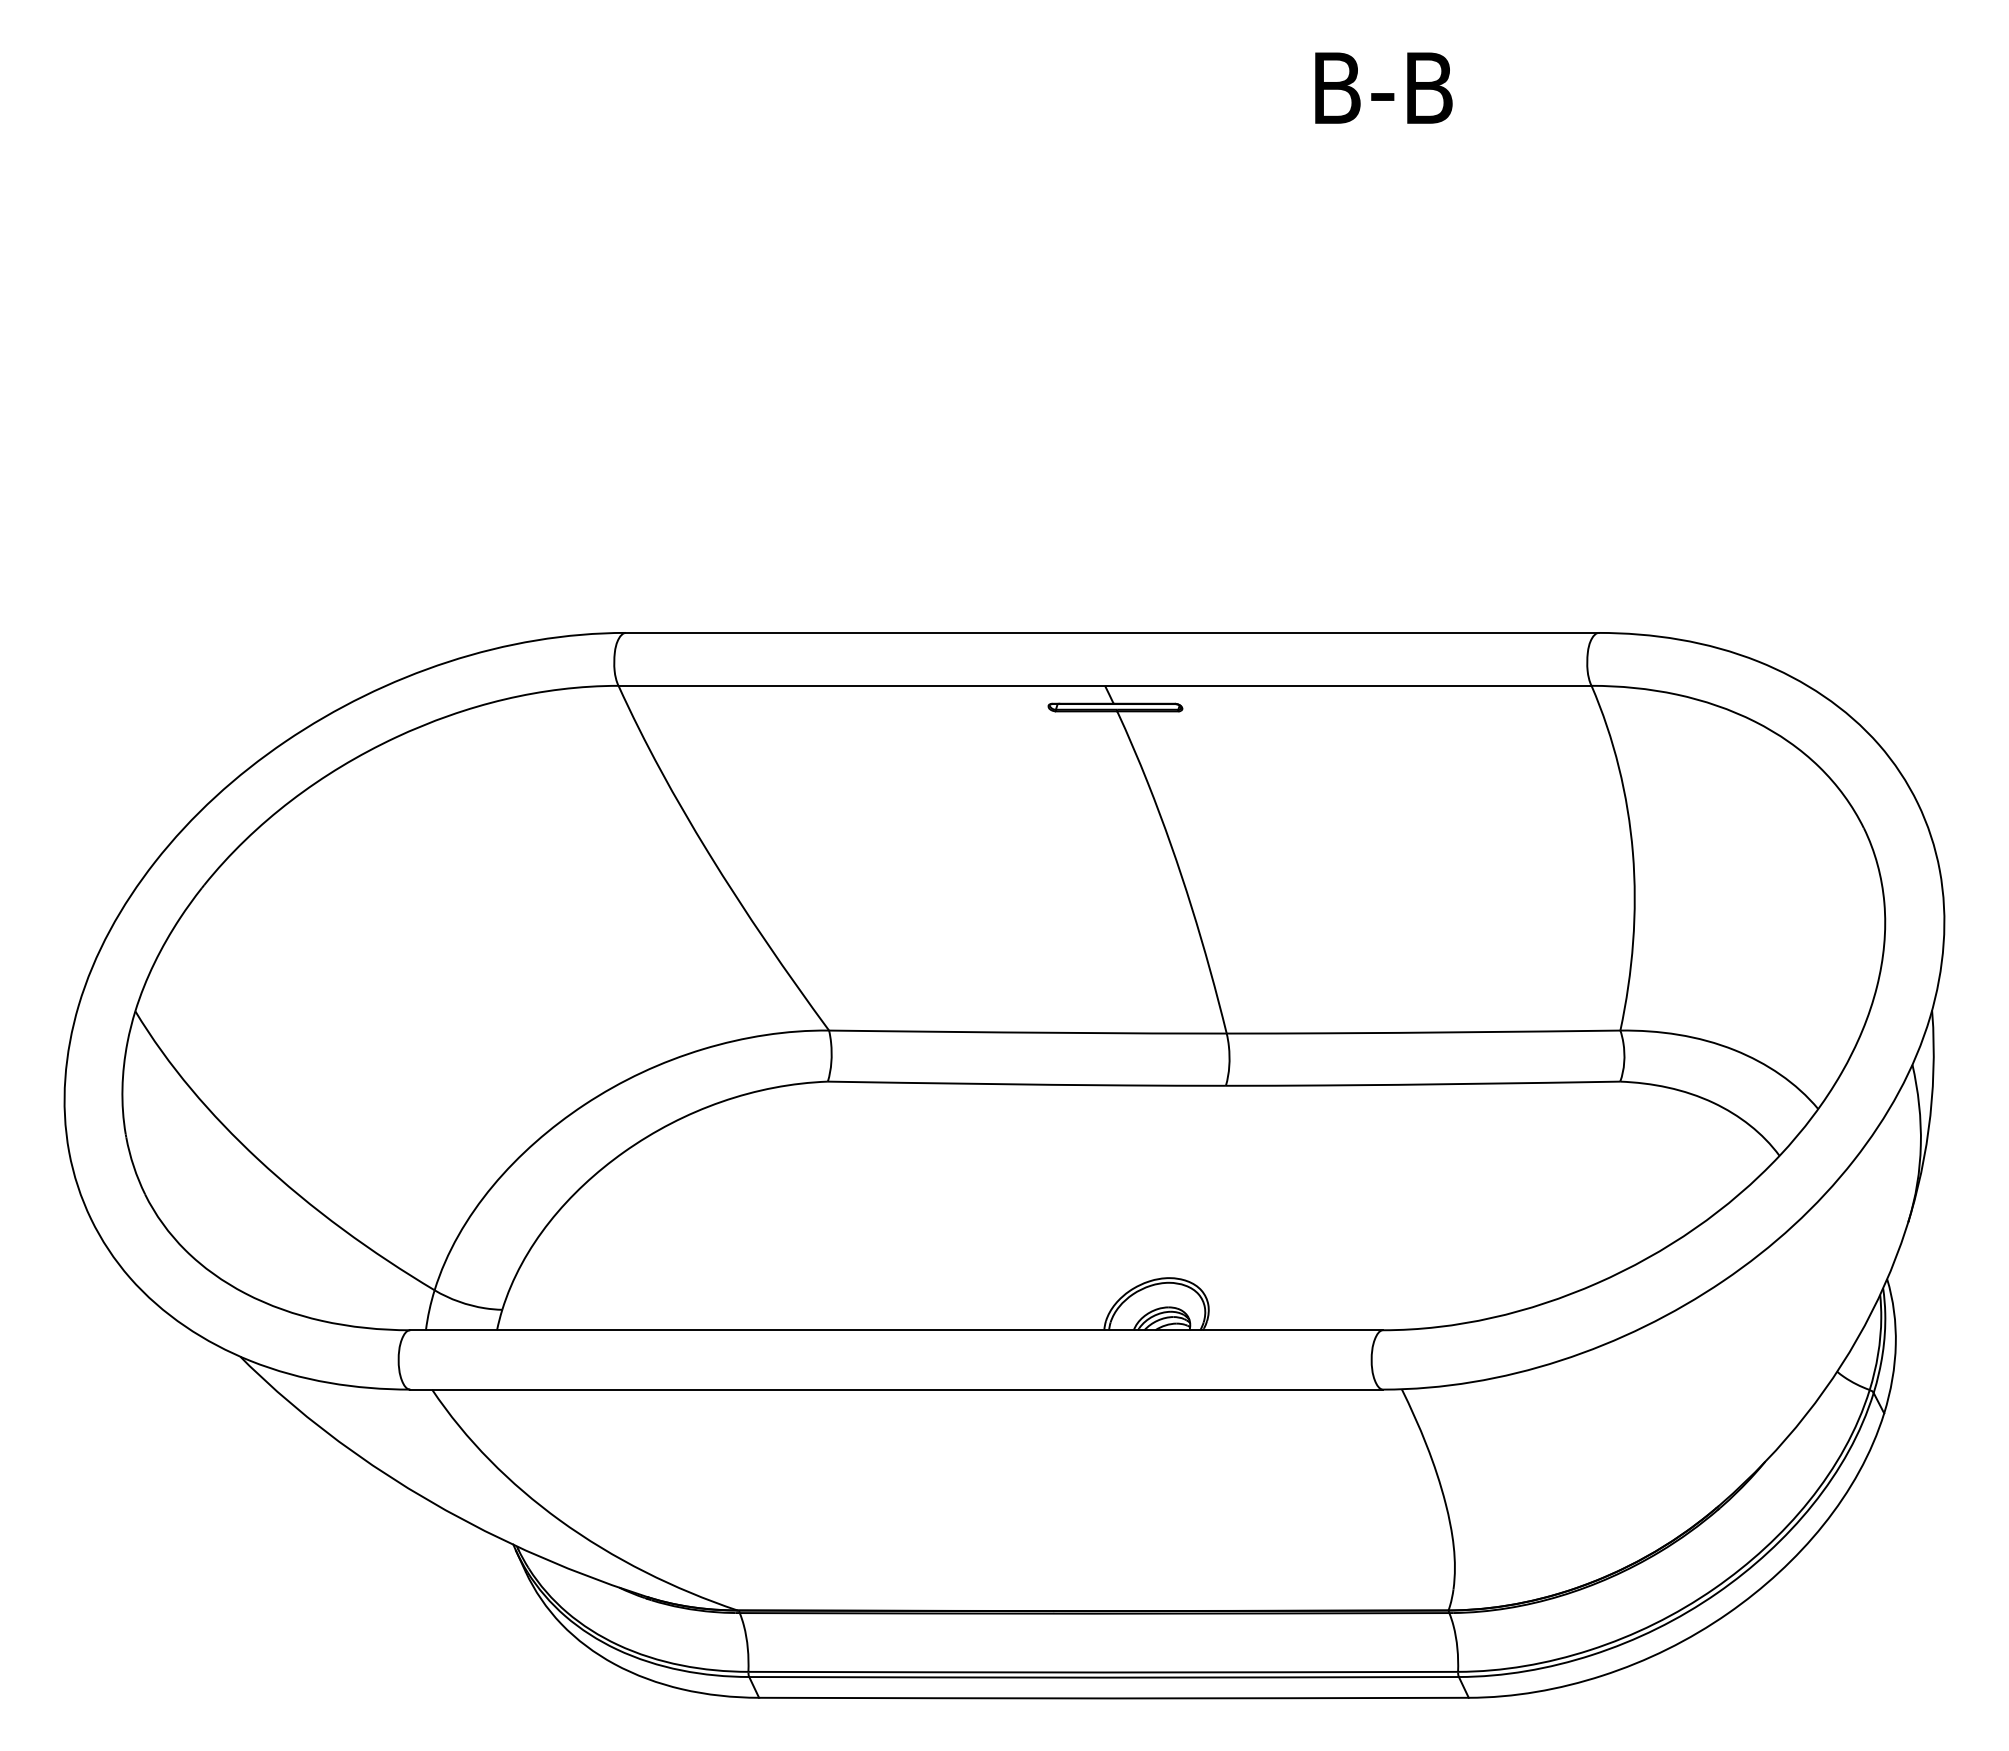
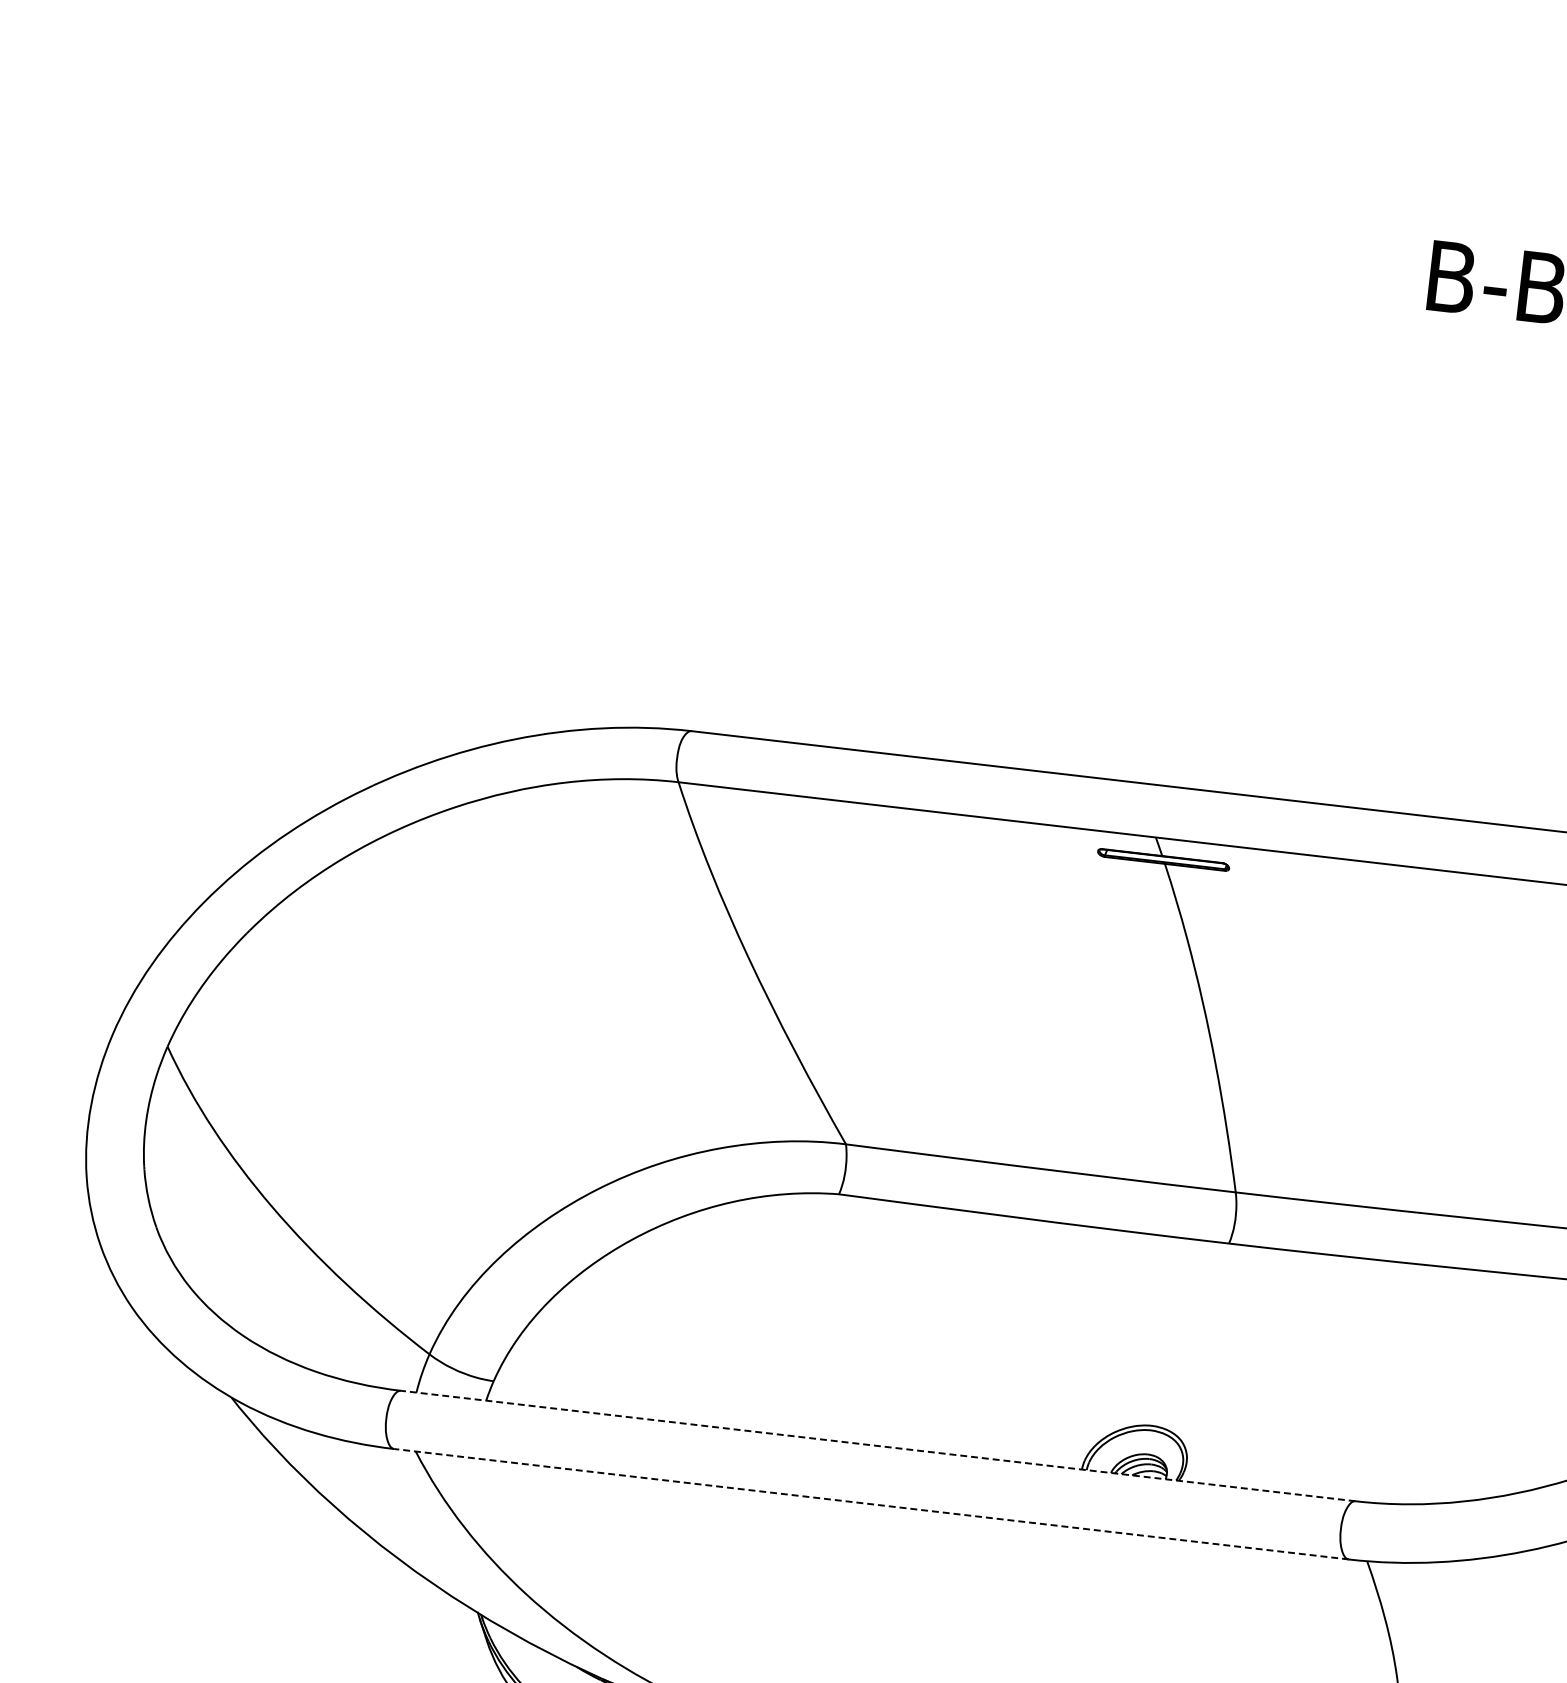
line: (896, 1330) -> (878, 1446), solid -> dashed
line: (896, 1389) -> (871, 1504), solid -> dashed

